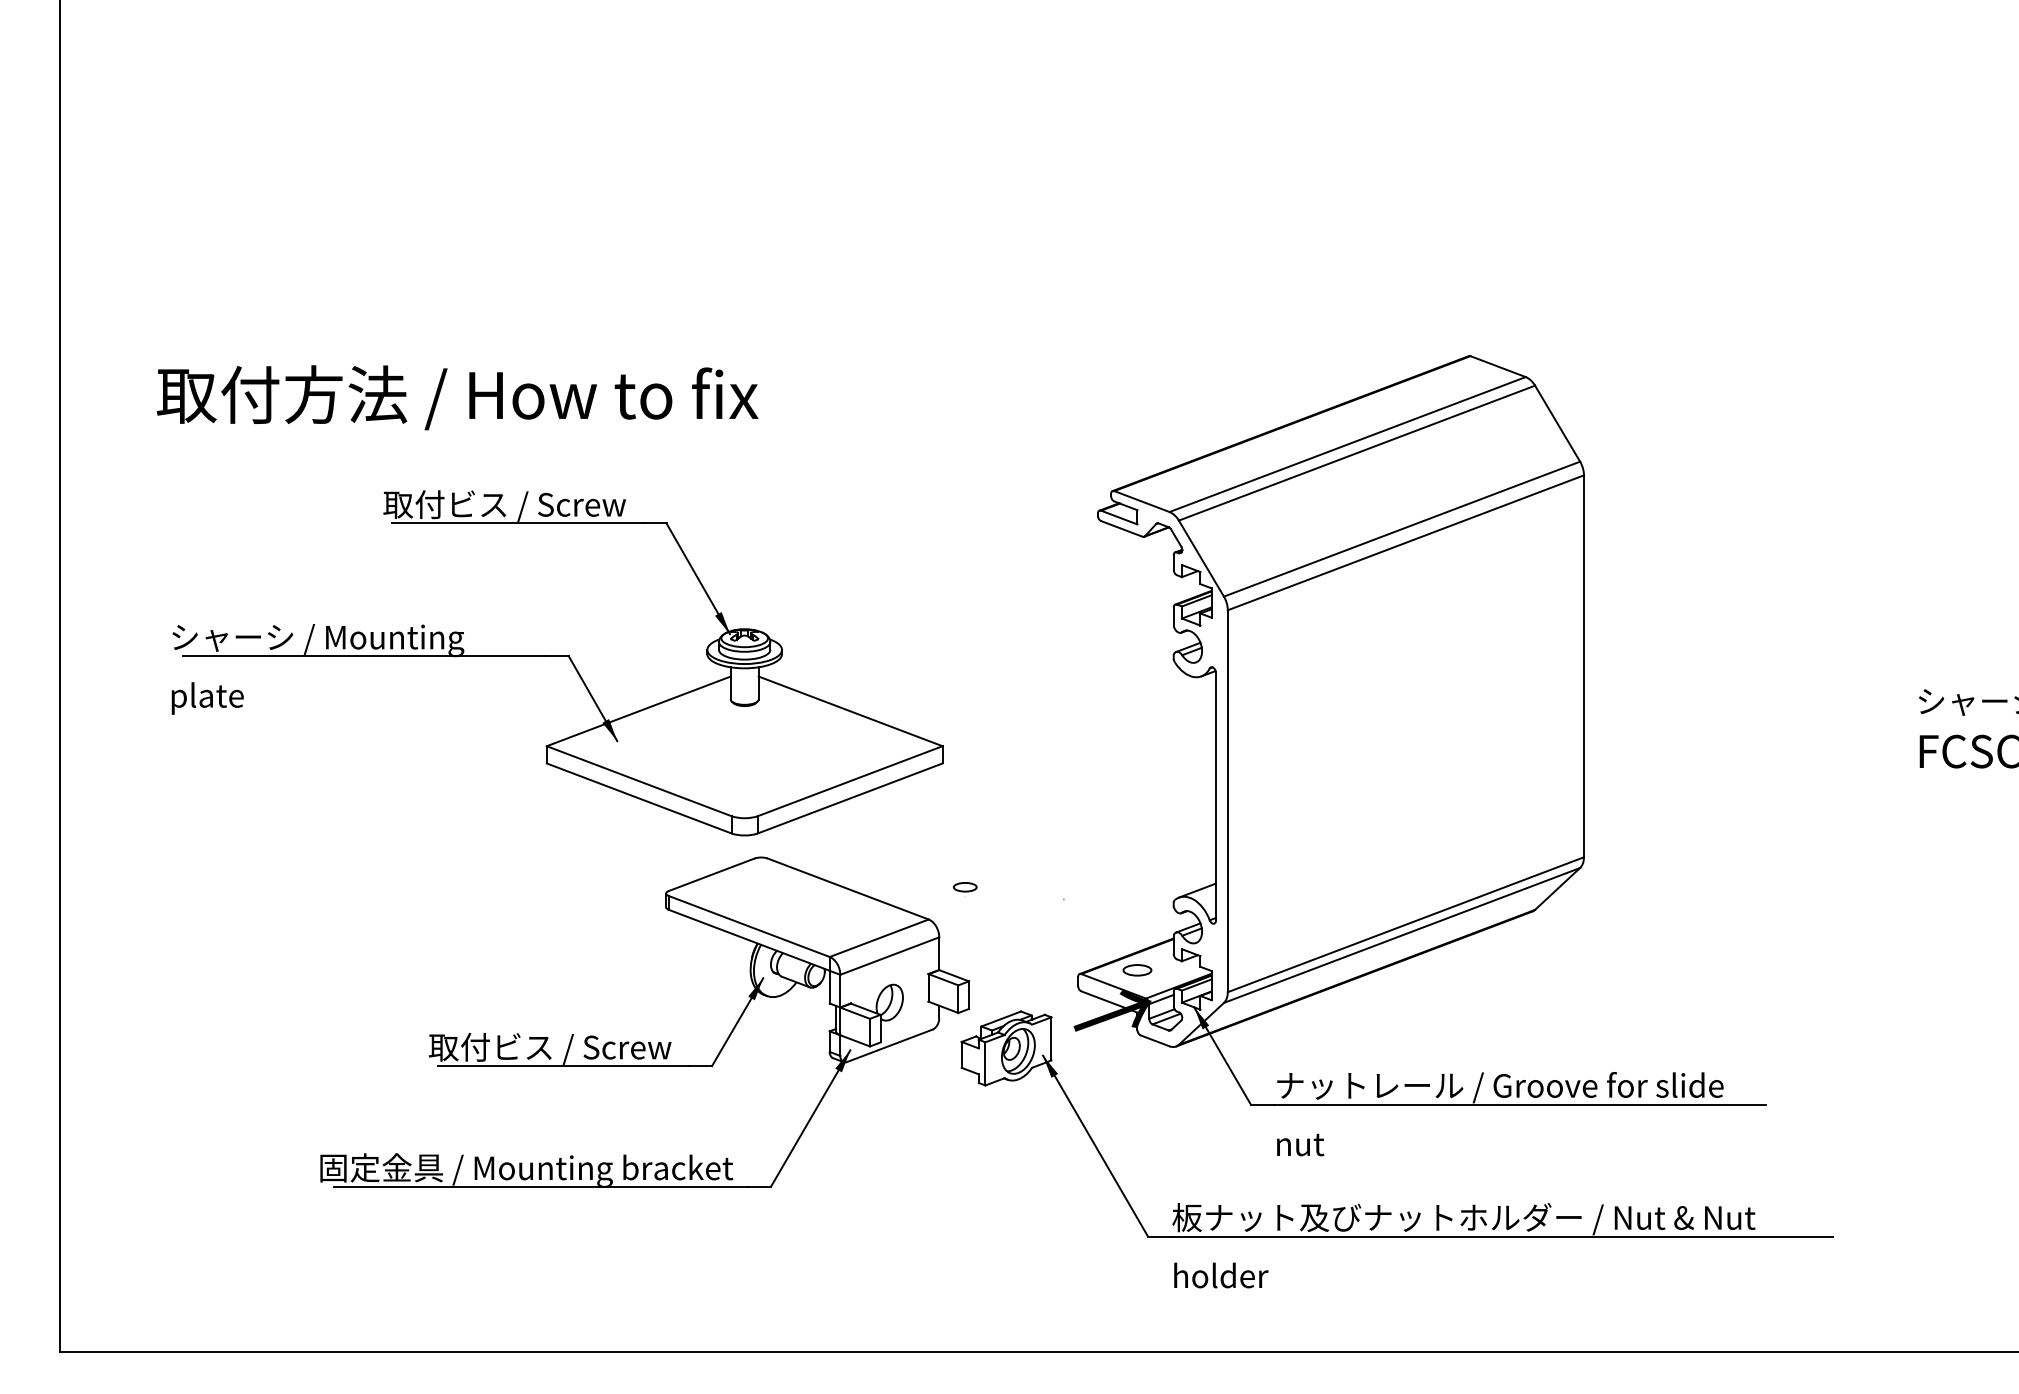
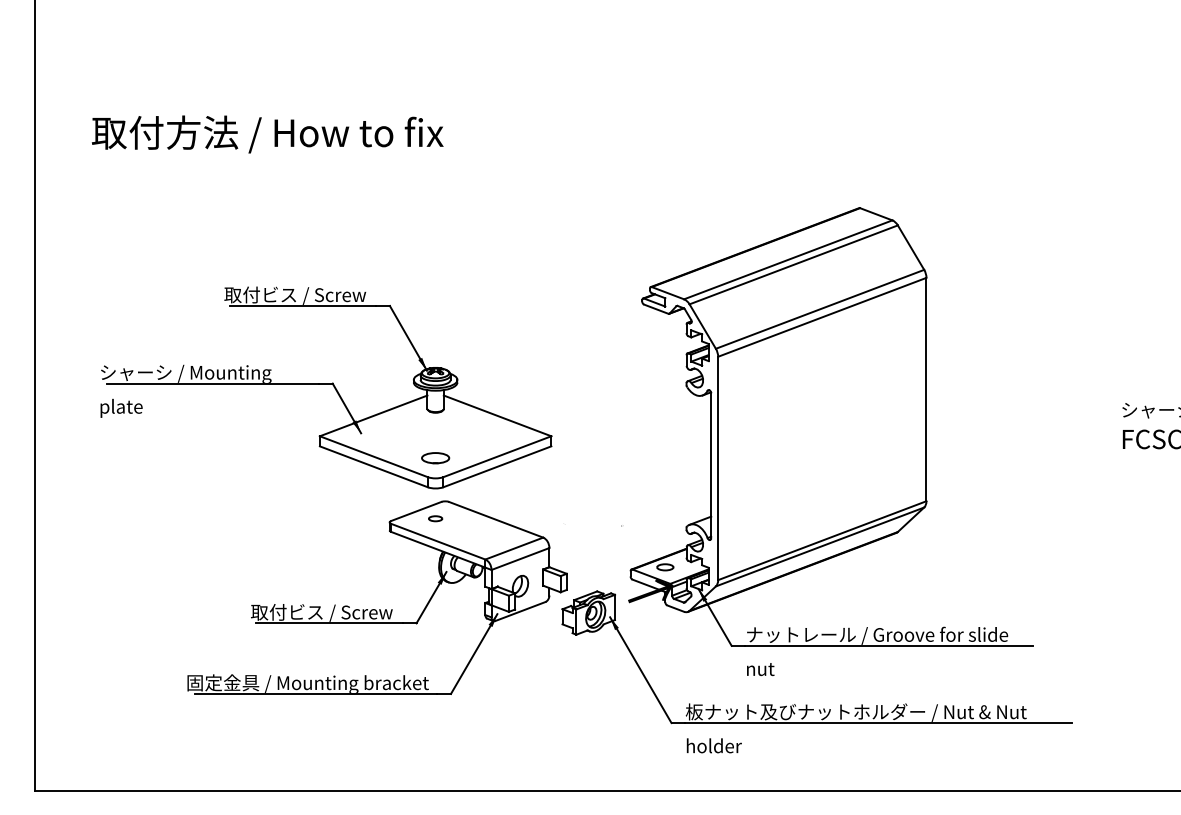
text: (457, 397) -> (267, 134), moved
part: (744, 784) -> (435, 458), added
part: (965, 886) -> (435, 518), moved

